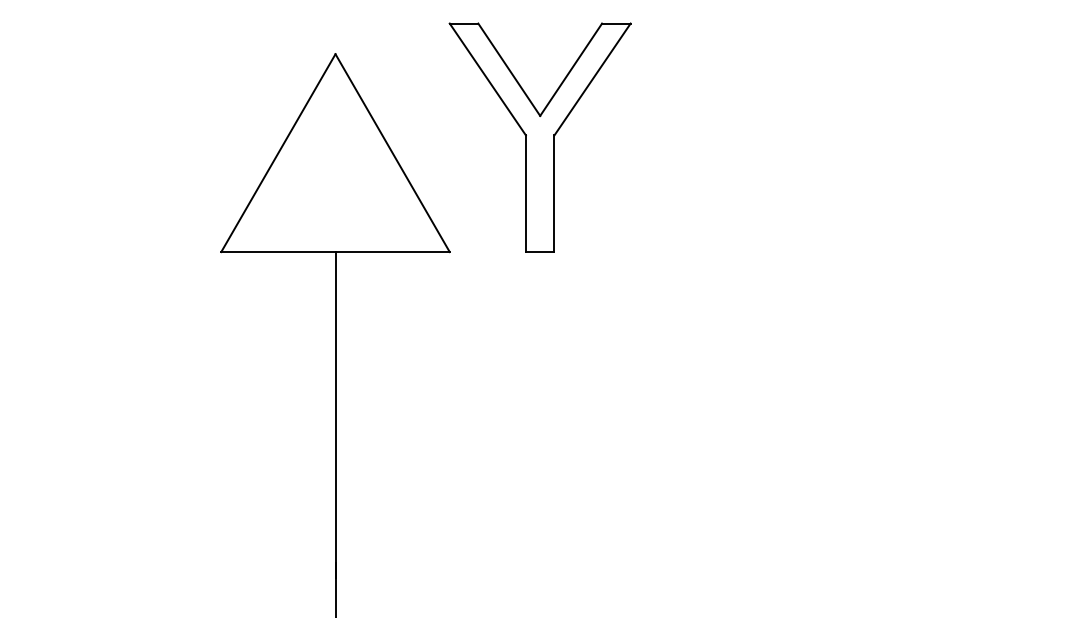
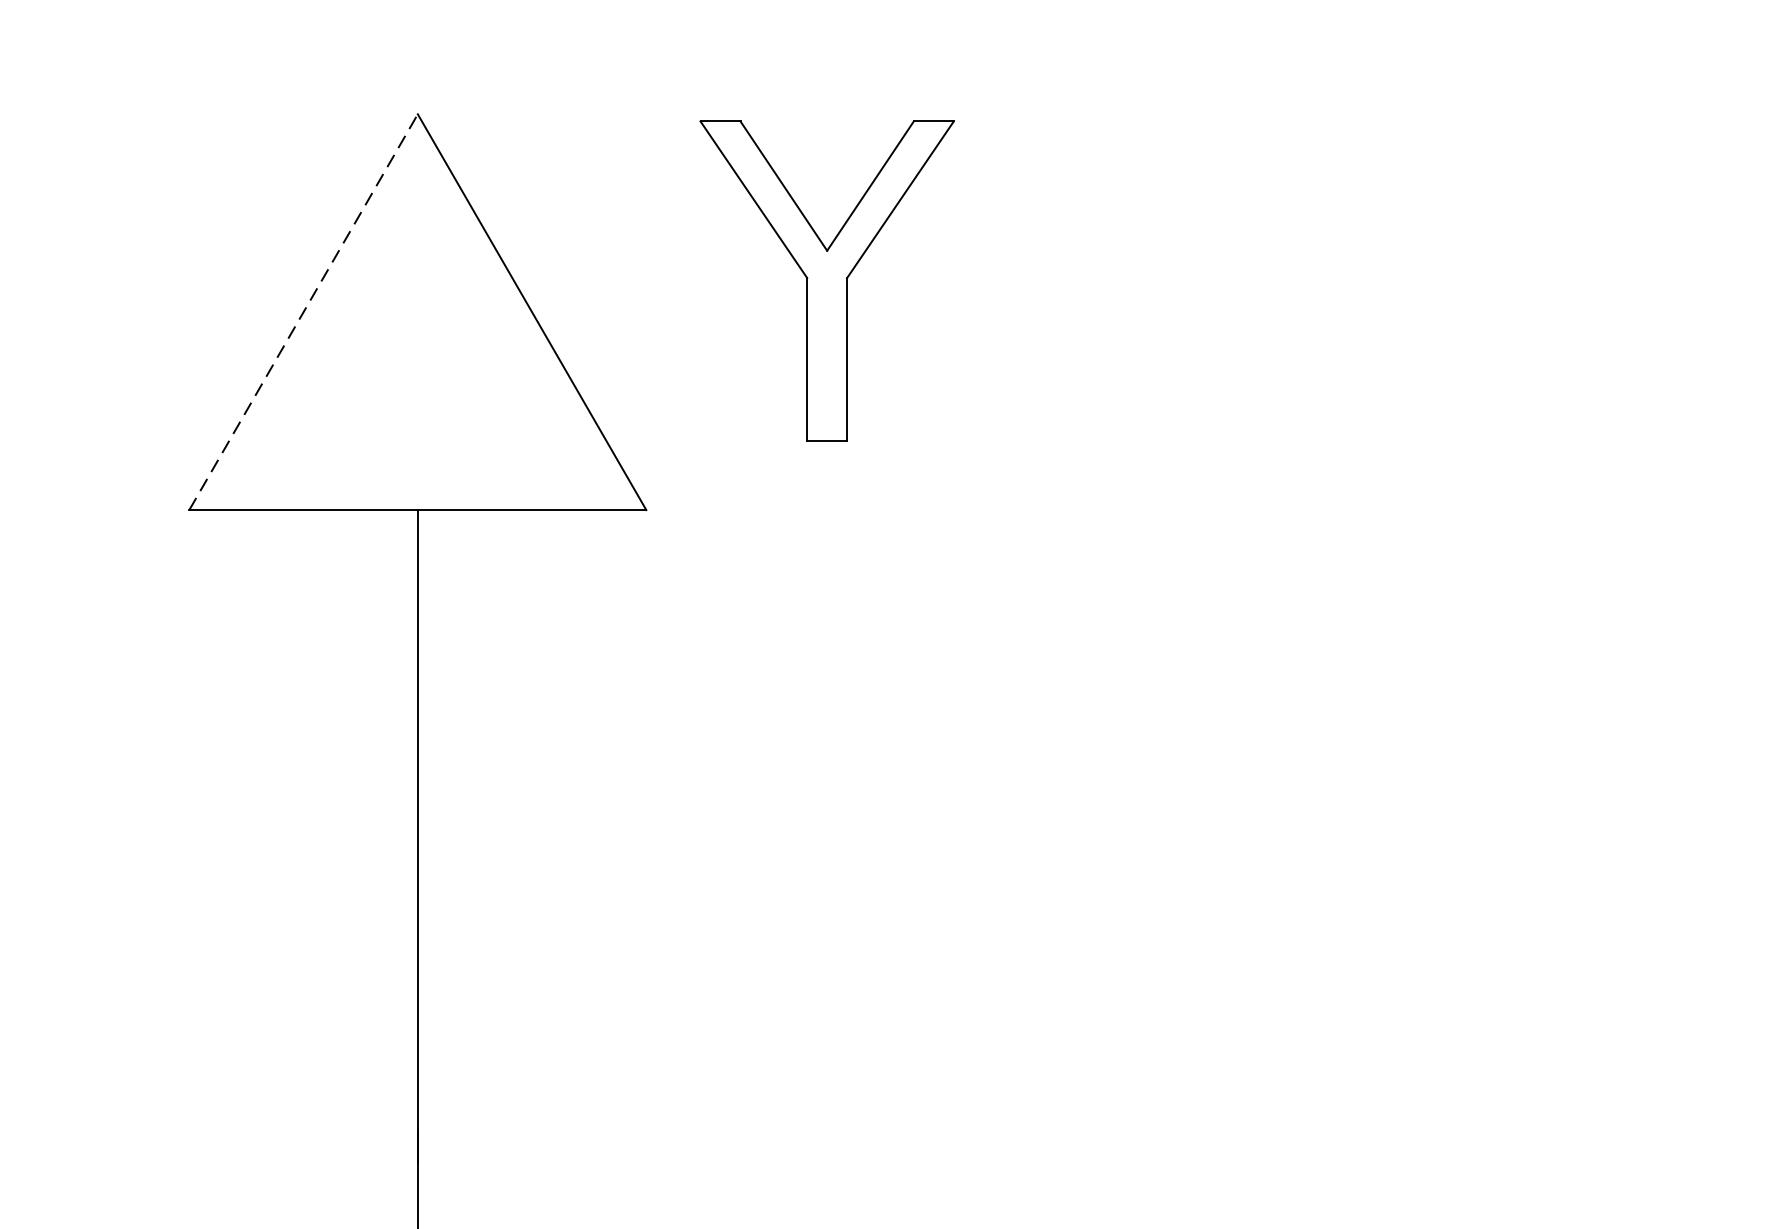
part: (539, 137) -> (825, 280), size x0.7
line: (278, 152) -> (303, 310), solid -> dashed

